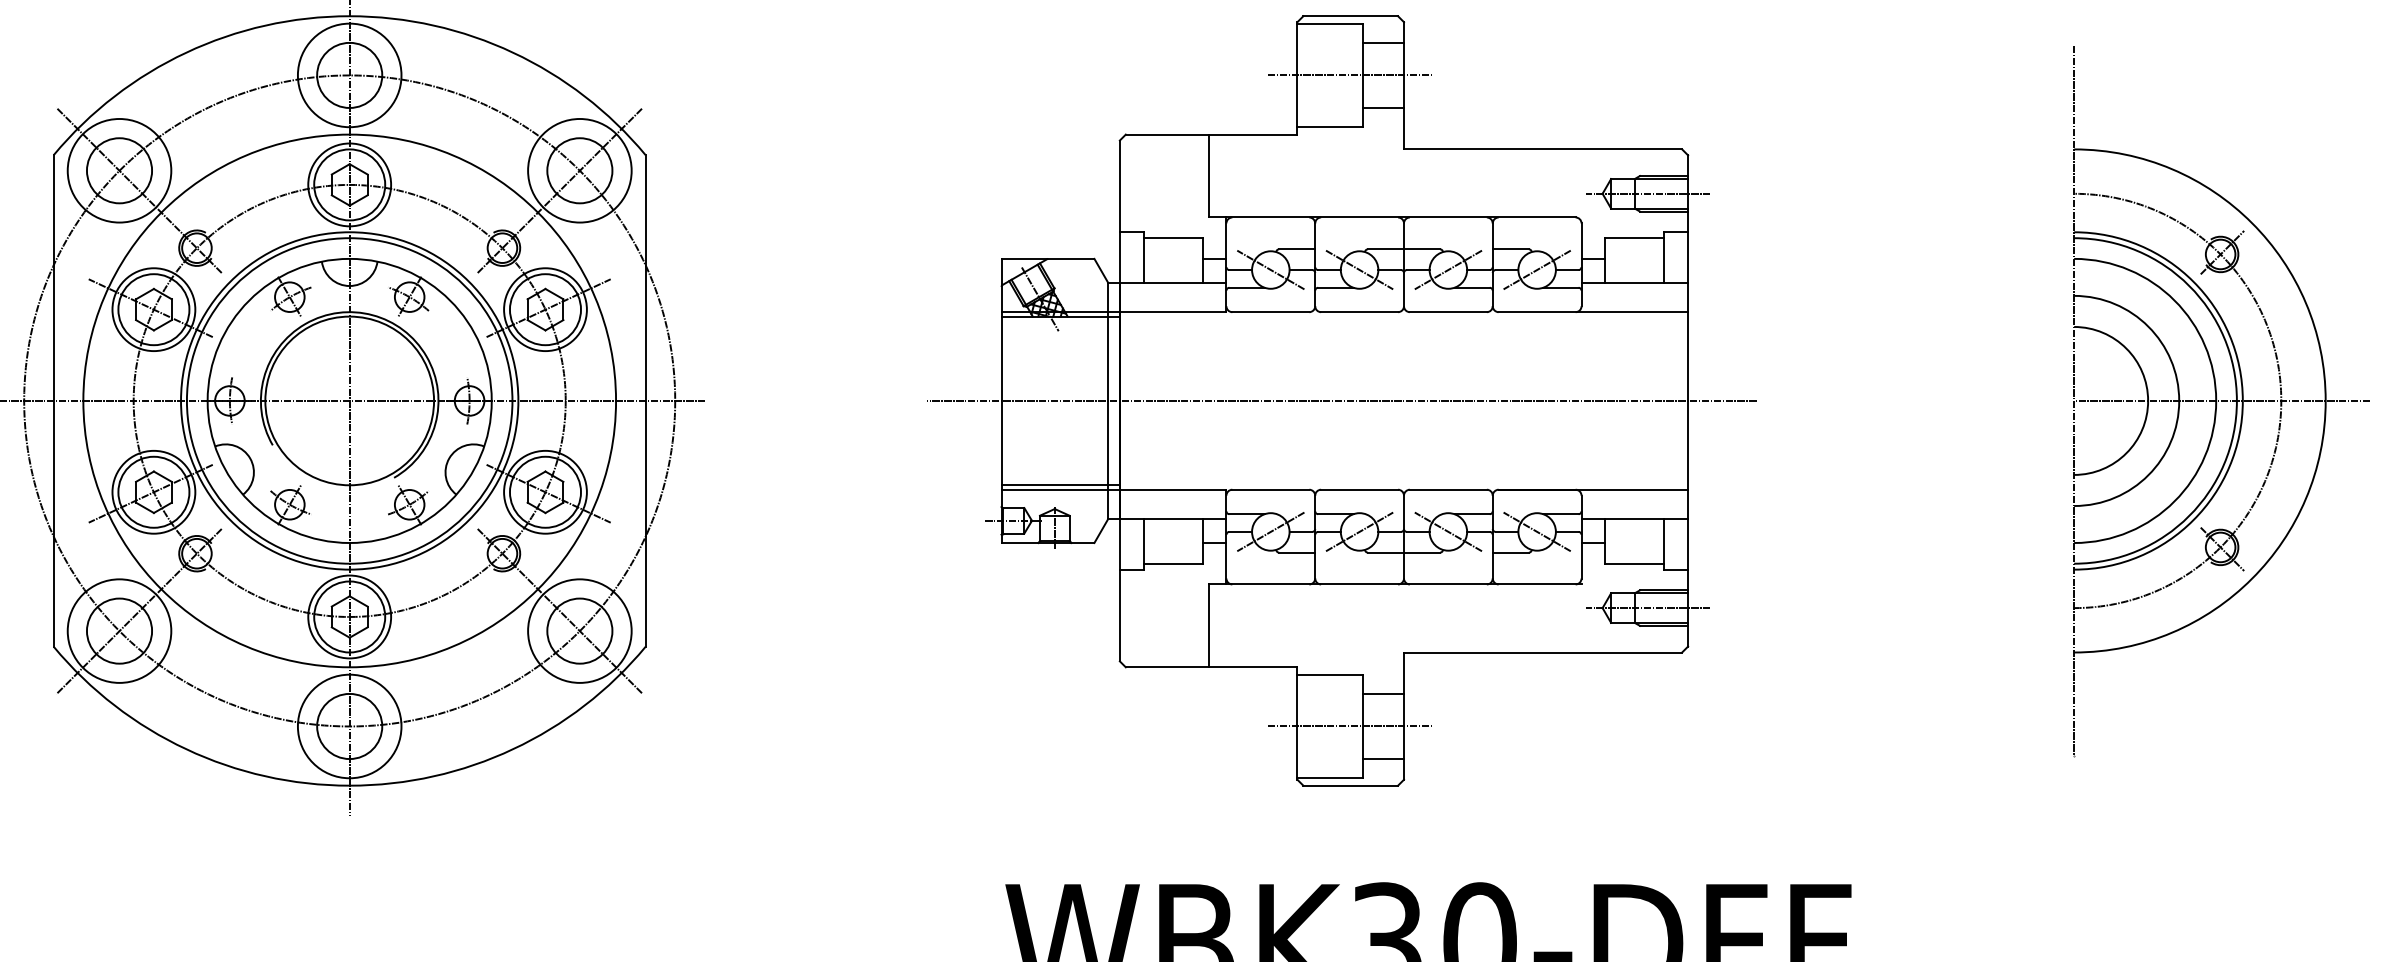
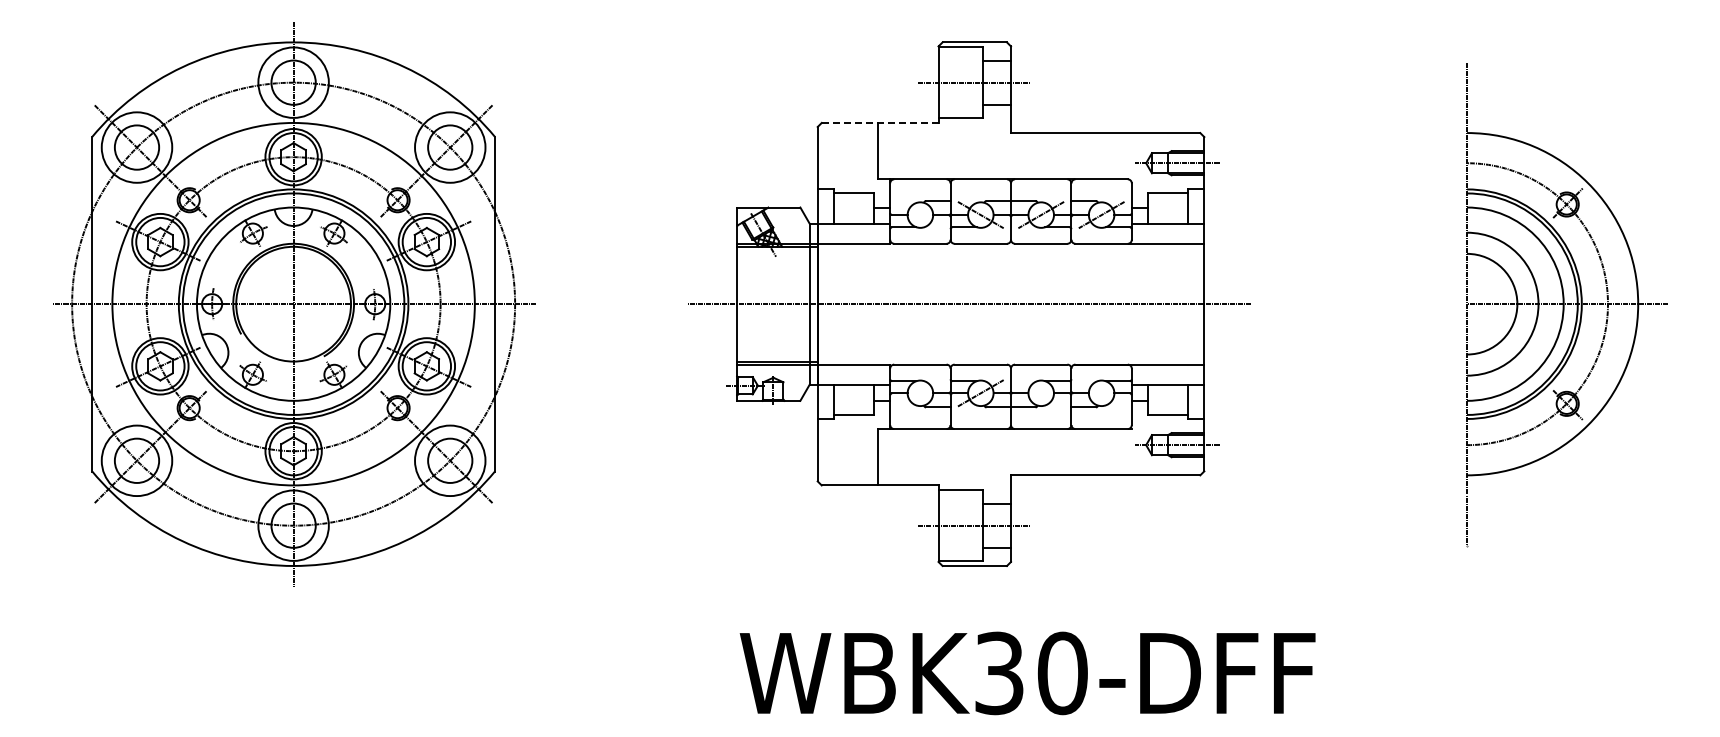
line: (1210, 133) -> (879, 122), solid -> dashed
line: (1270, 269) -> (920, 214), removed
line: (1270, 532) -> (920, 393), removed
line: (1448, 532) -> (1041, 393), removed
line: (1536, 532) -> (1101, 393), removed

